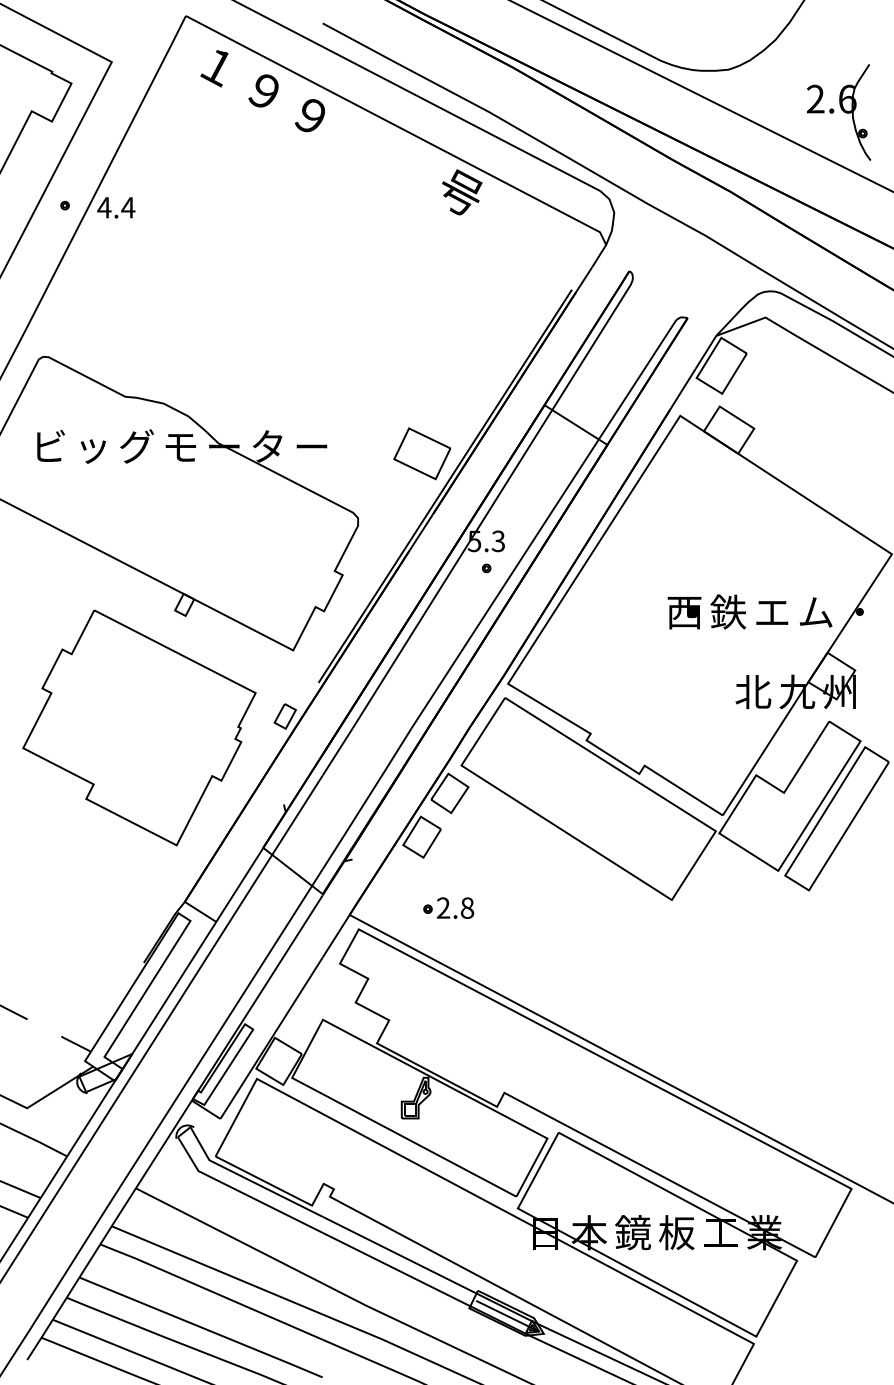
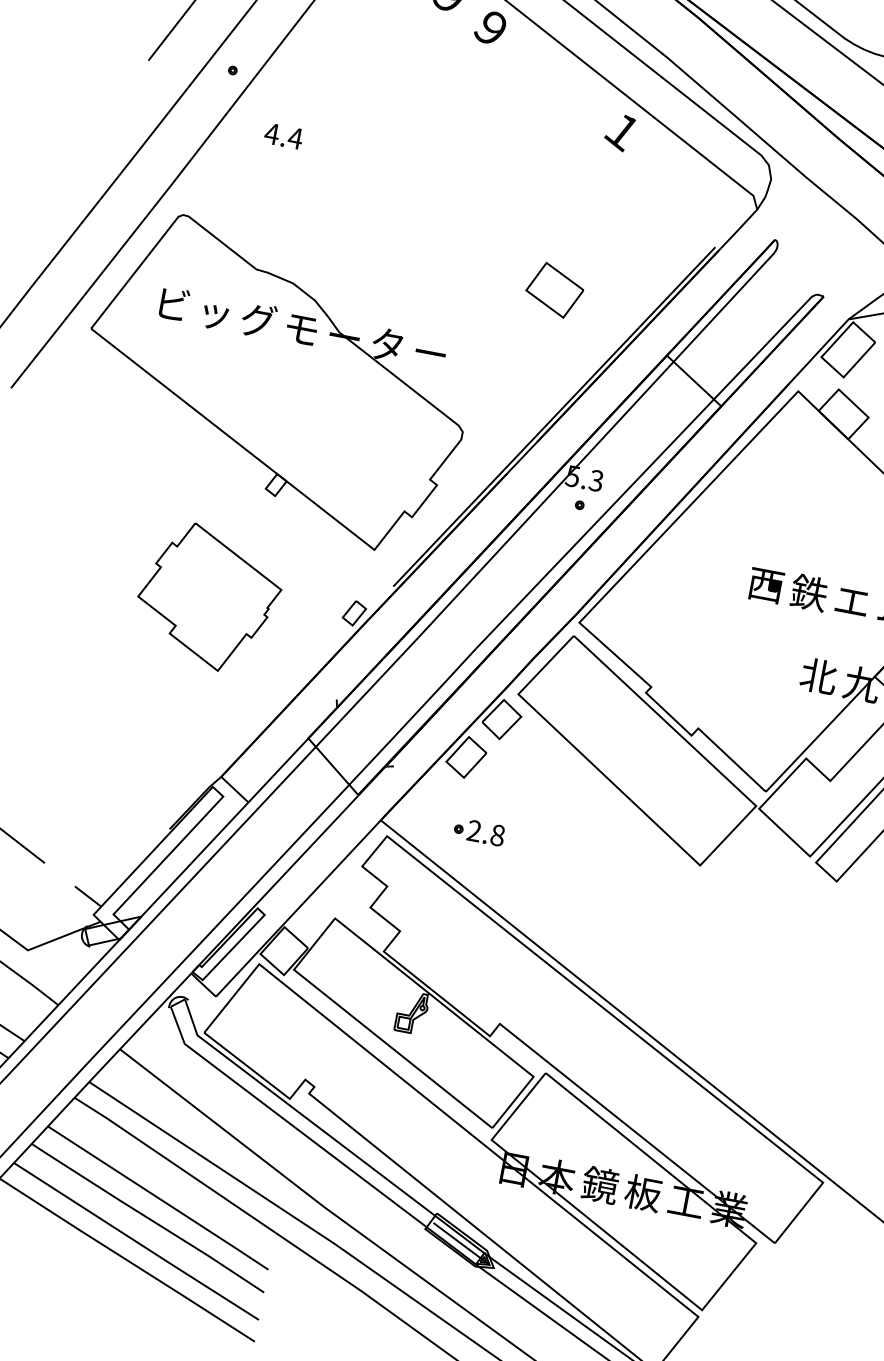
text: (462, 192) -> (625, 131), 号 -> １
text: (116, 207) -> (284, 136), moved
part: (421, 453) -> (554, 289), moved
part: (139, 727) -> (209, 597), size x0.6

